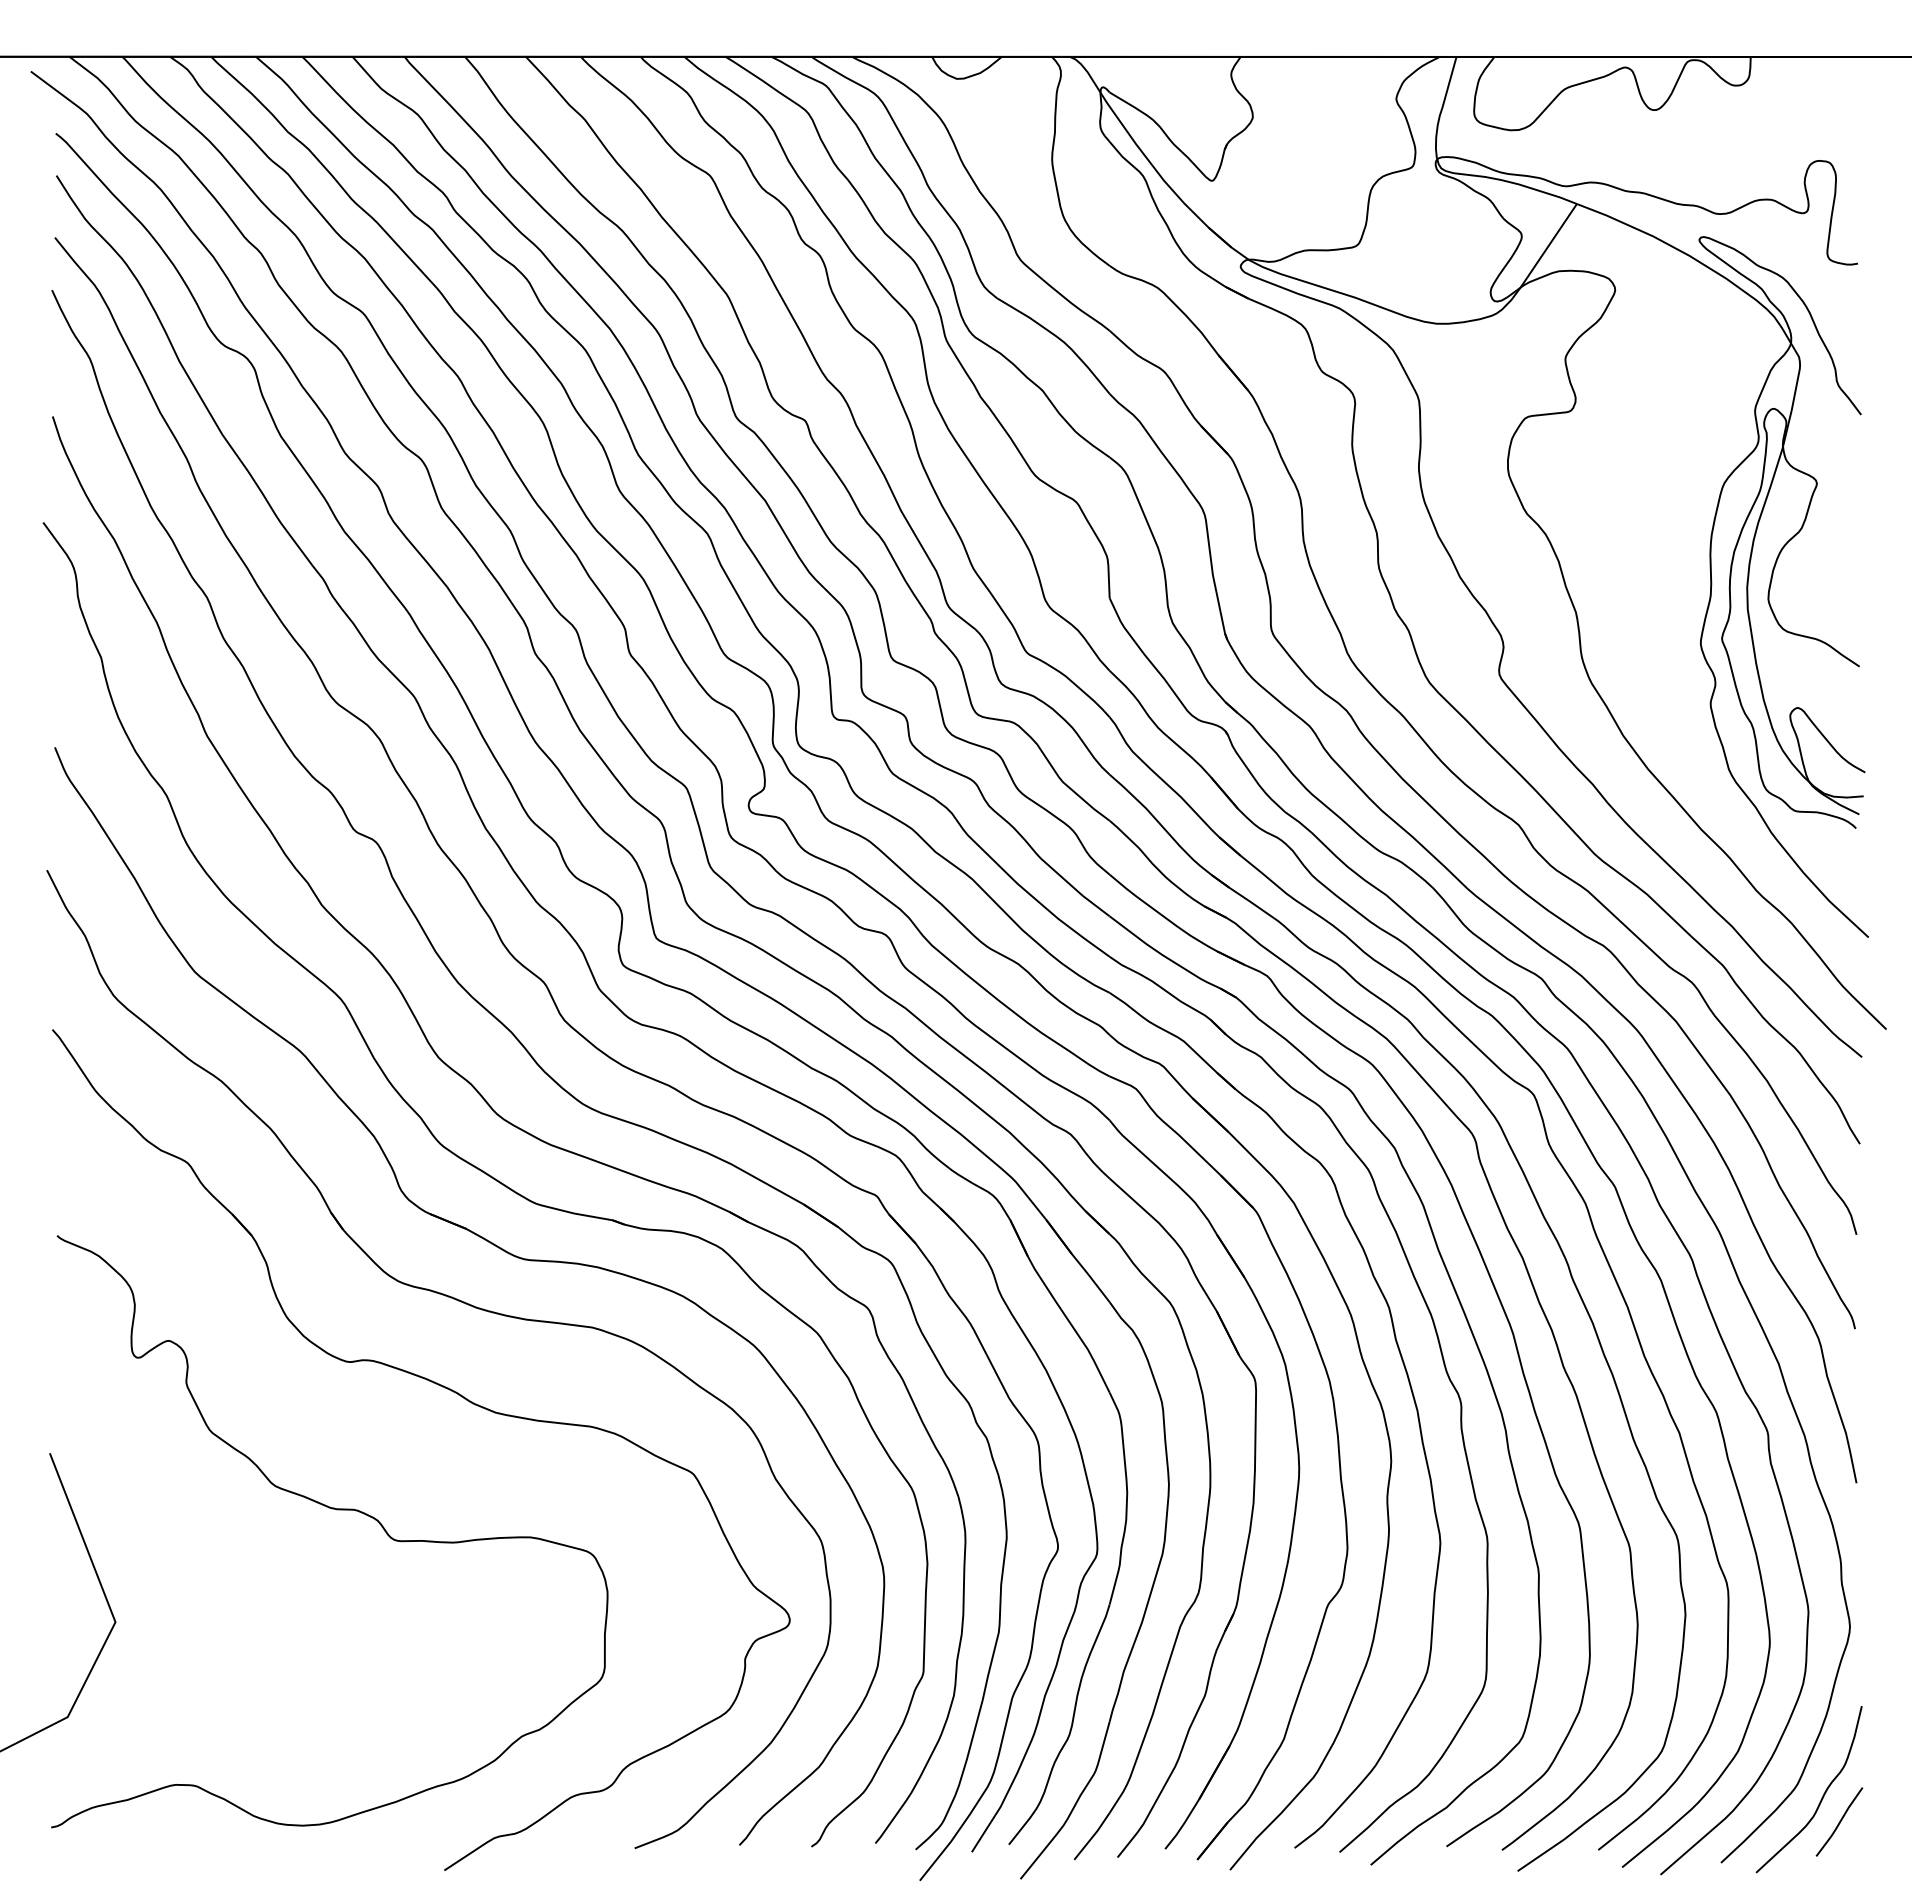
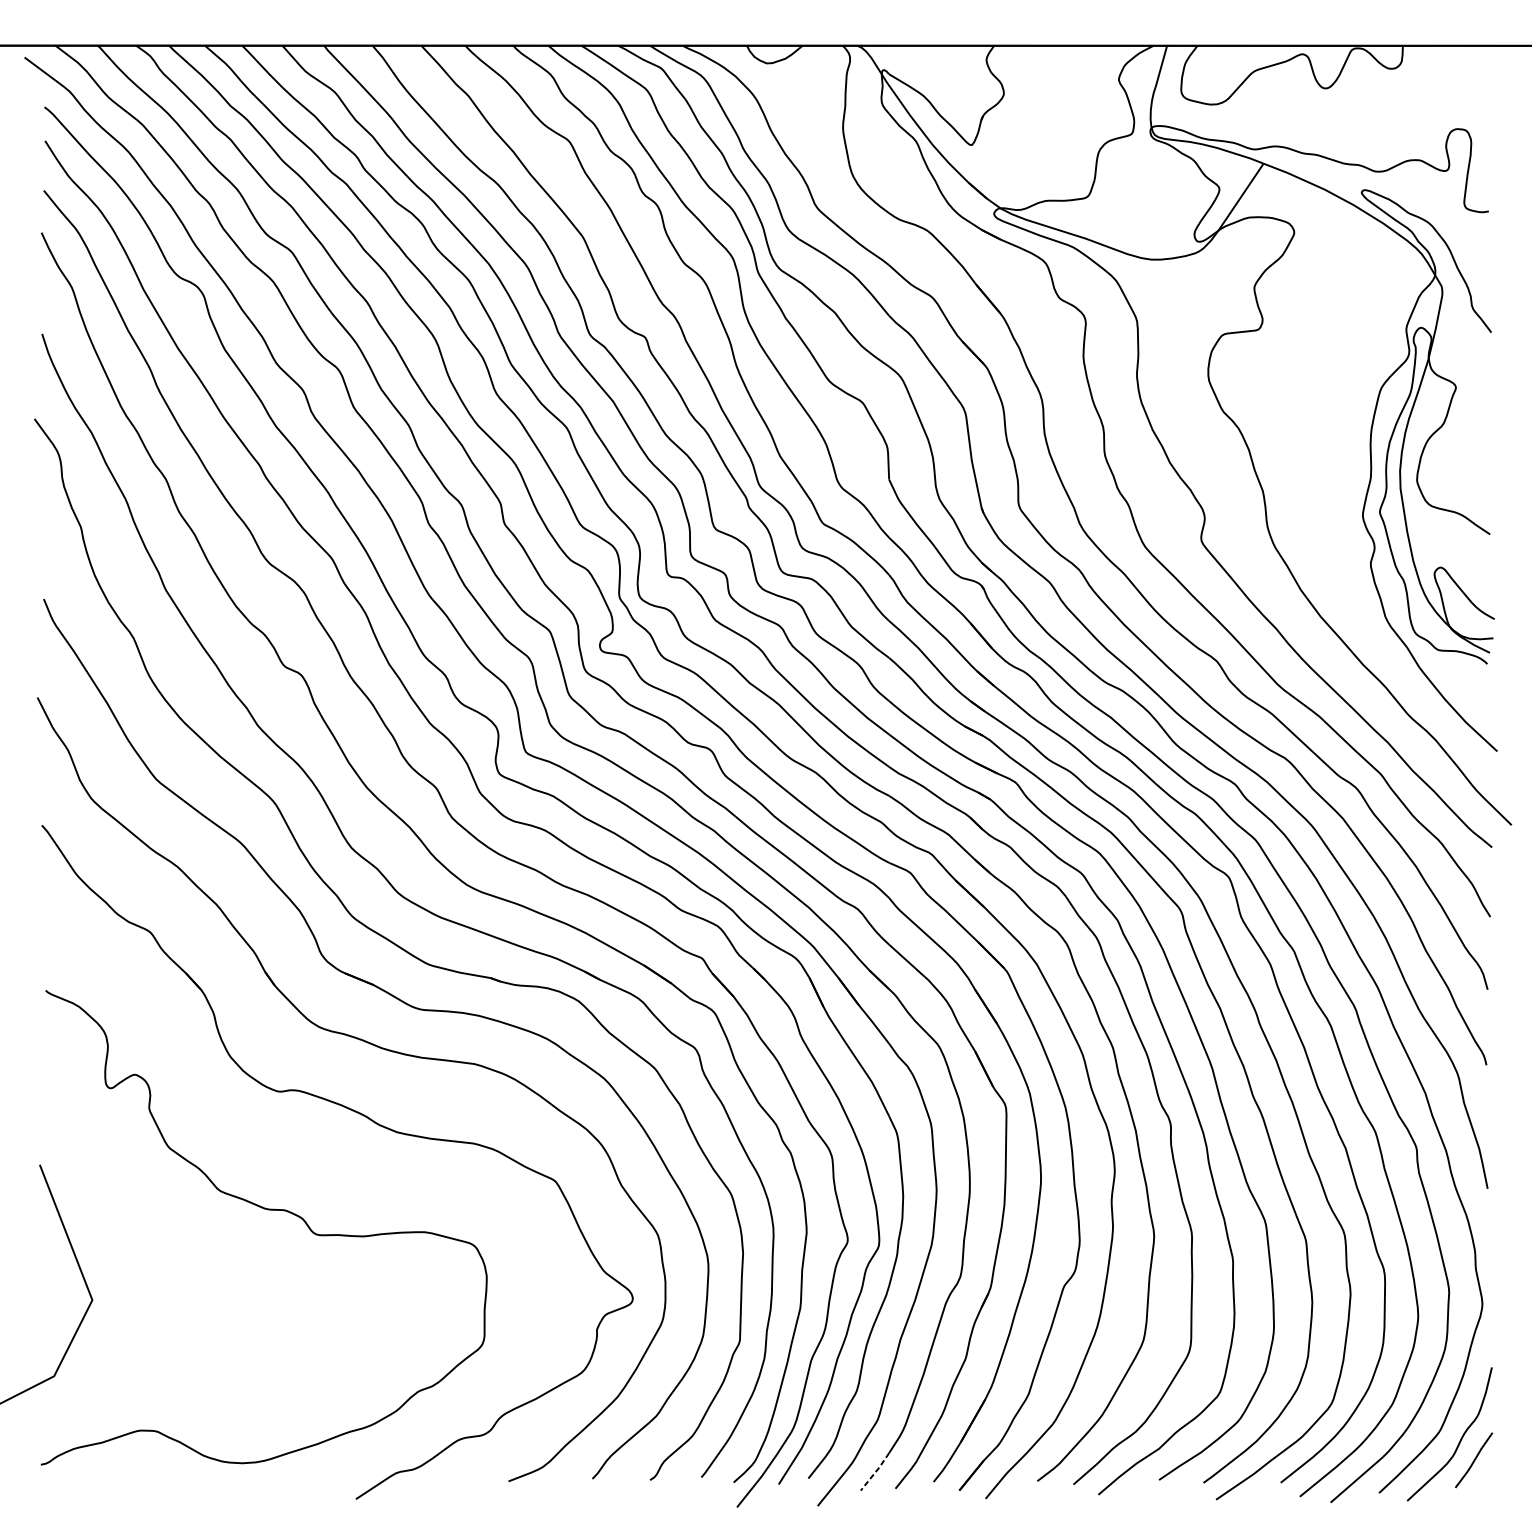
line: (1092, 1836) -> (875, 1471), solid -> dashed

